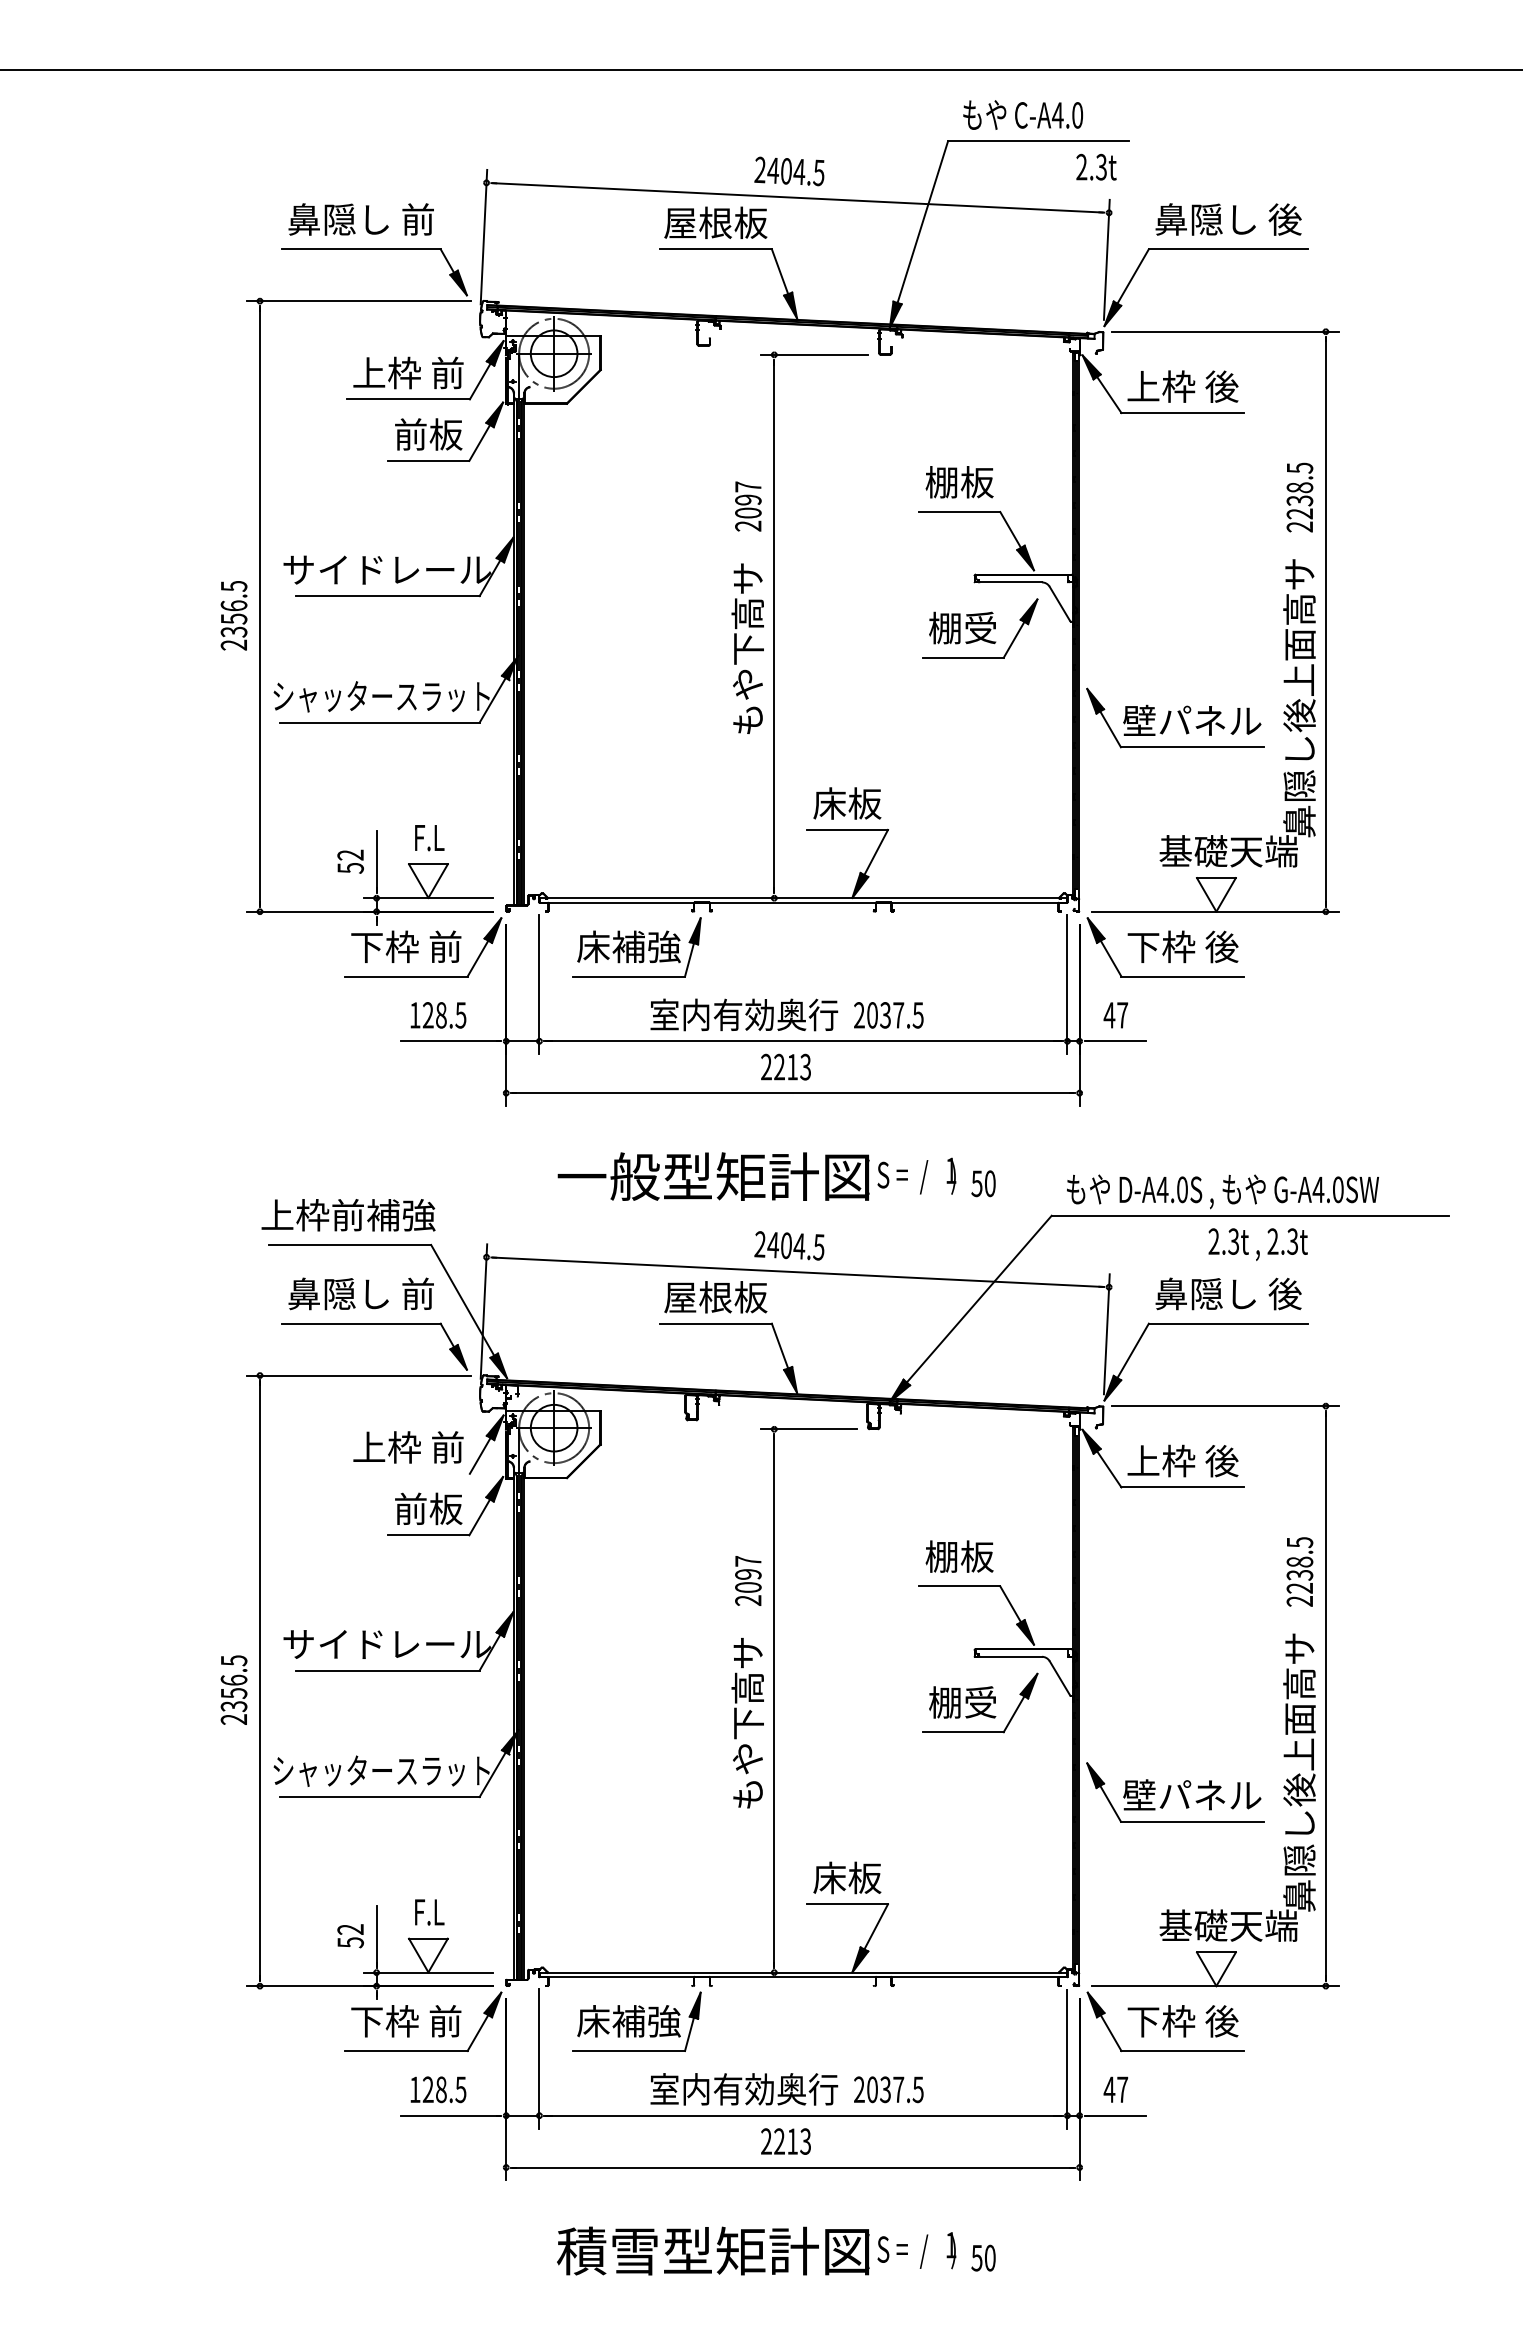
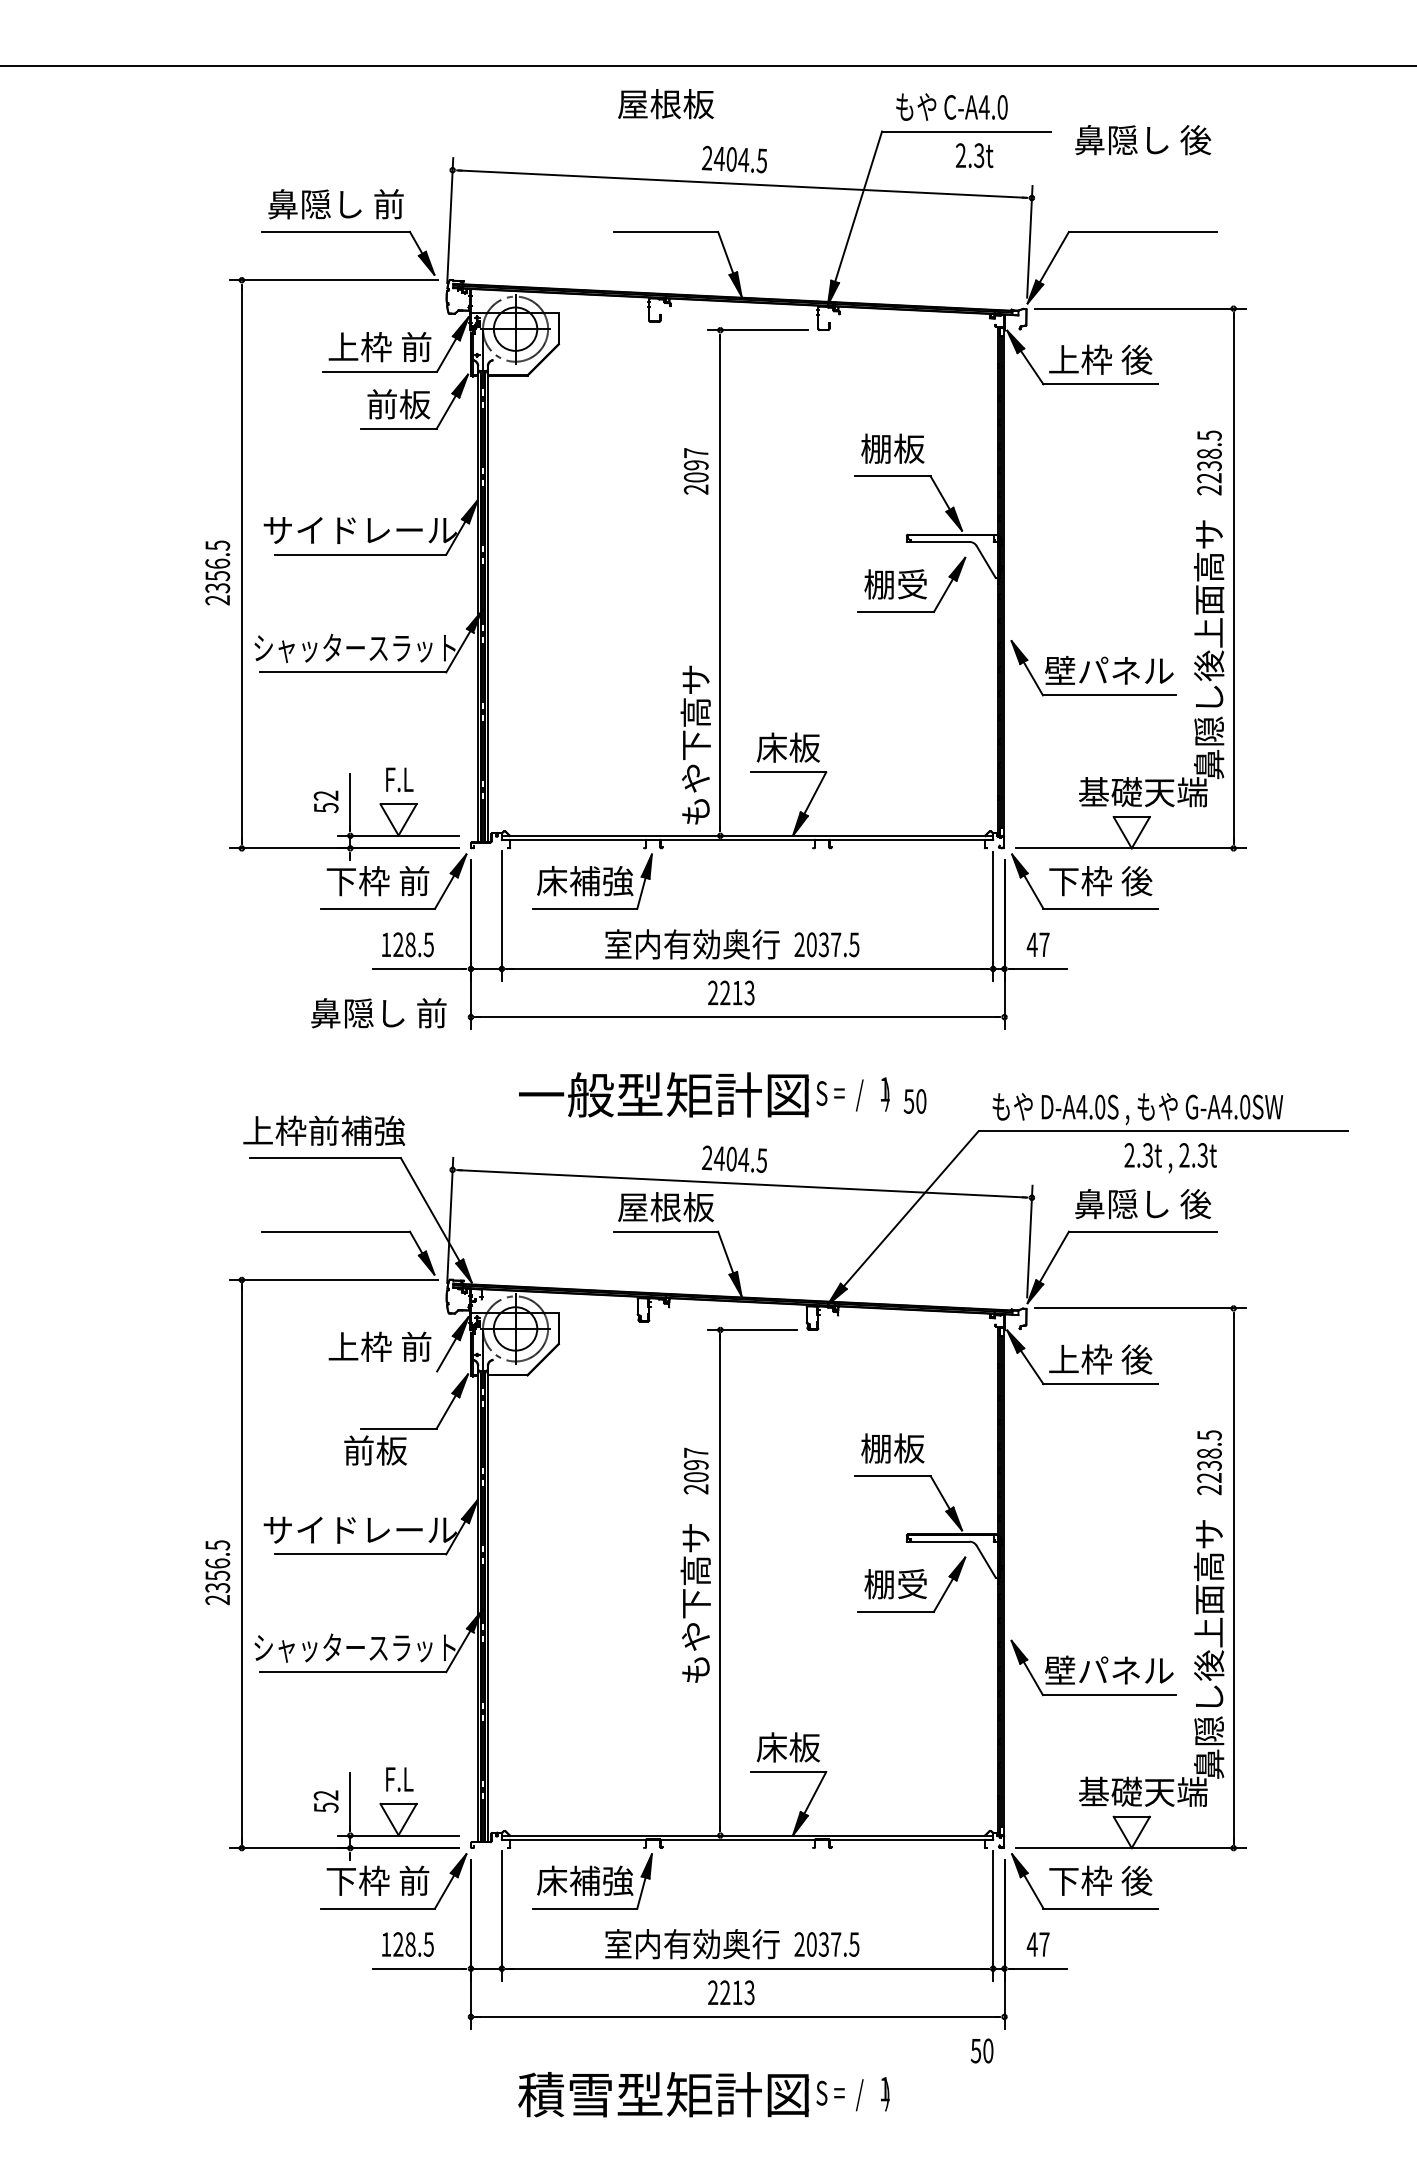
text: (1096, 166) -> (974, 154), moved
text: (1228, 219) -> (1143, 140), moved
text: (715, 222) -> (665, 103), moved
text: (747, 648) -> (695, 744), moved
text: (360, 1293) -> (378, 1012), moved
text: (428, 1508) -> (375, 1450), moved
text: (983, 2257) -> (982, 2050), moved

